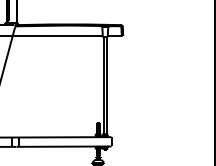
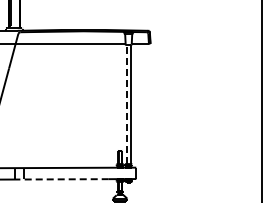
line: (103, 85) -> (126, 104), solid -> dashed
line: (52, 146) -> (64, 179), solid -> dashed

